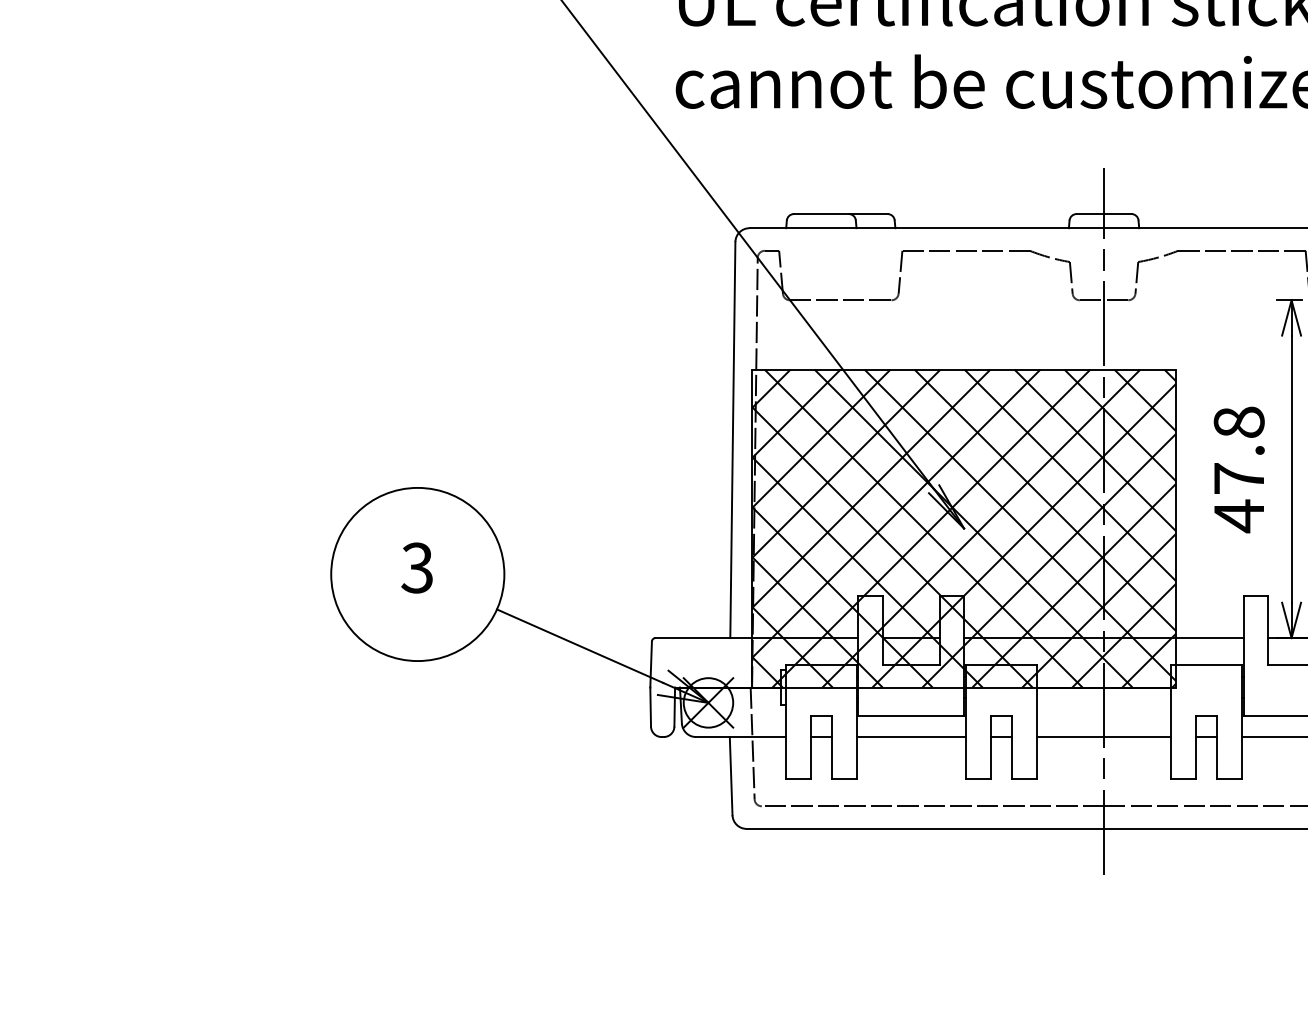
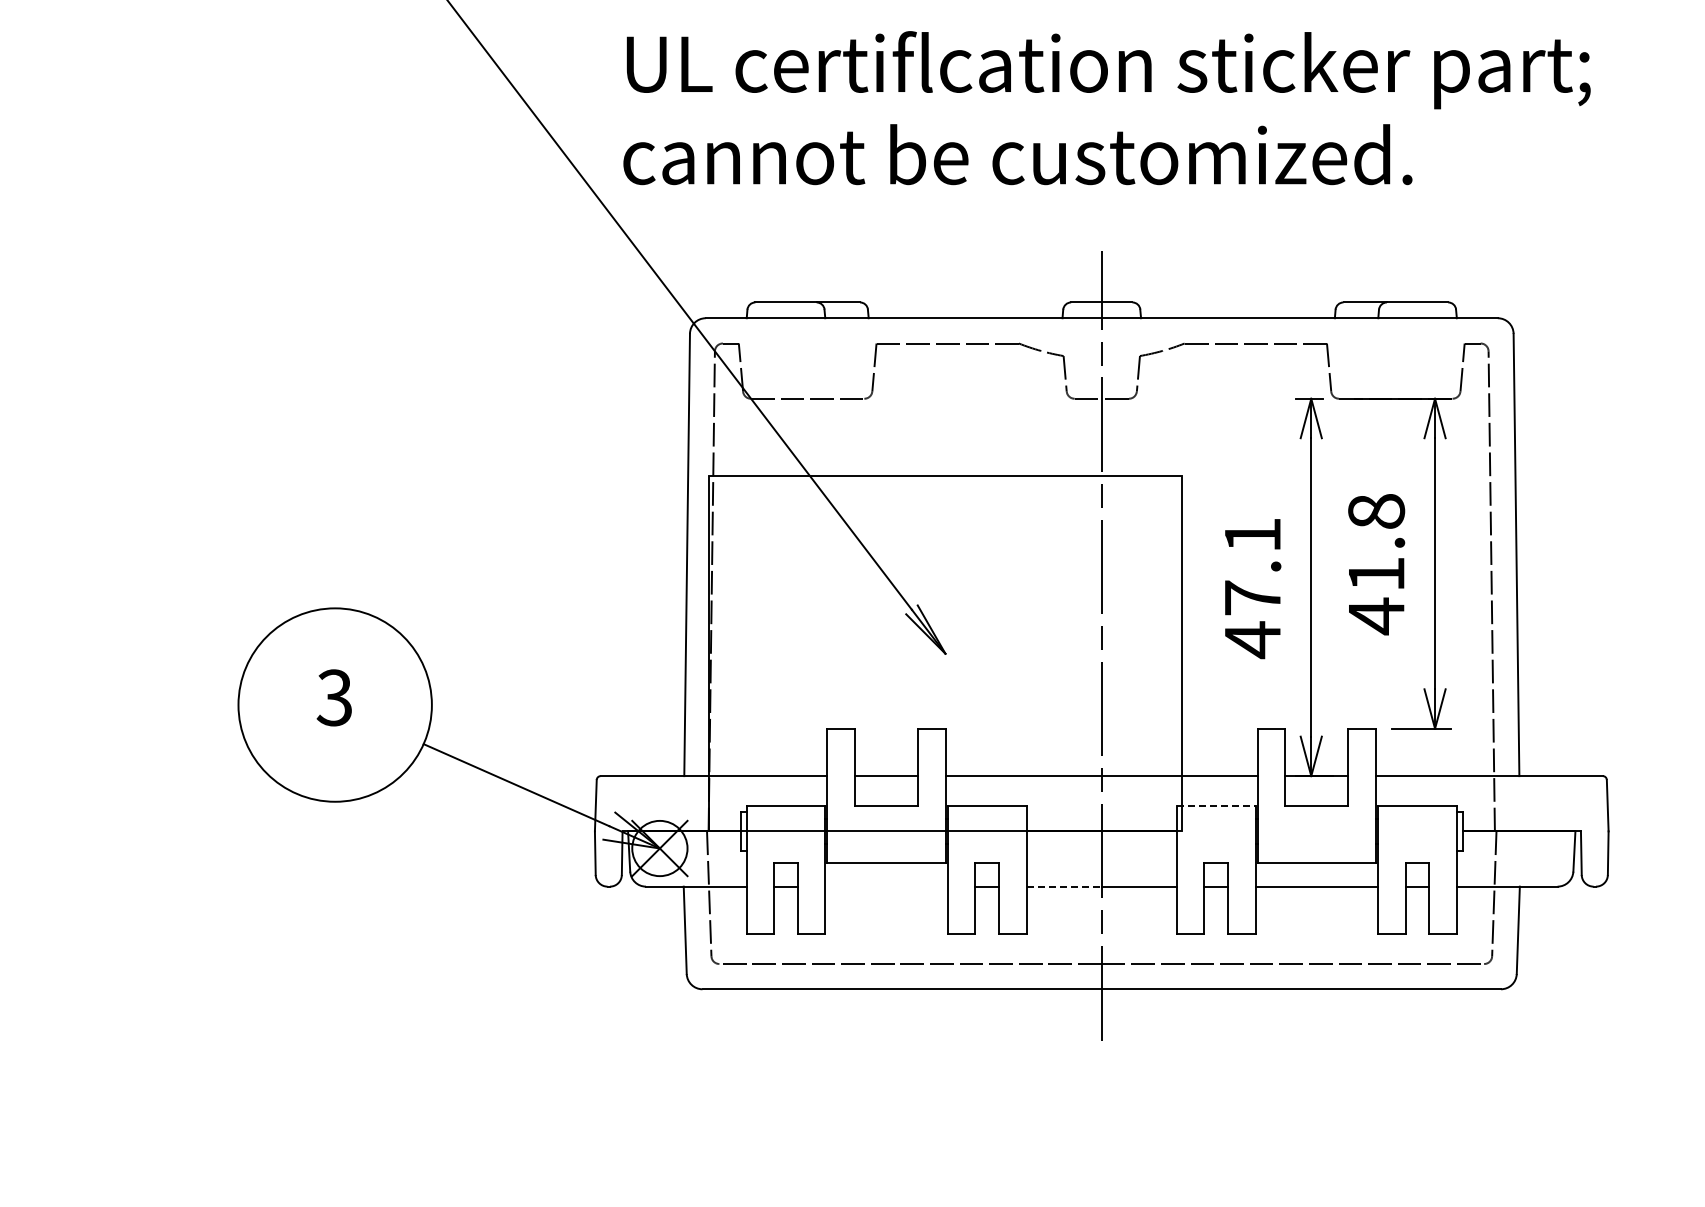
text: (1238, 421) -> (1252, 534), 47.8 -> 47.1
hatch: (964, 528) -> (945, 653), removed
line: (1206, 665) -> (1216, 806), solid -> dashed
line: (911, 736) -> (886, 886), removed
line: (1070, 736) -> (1064, 886), solid -> dashed

